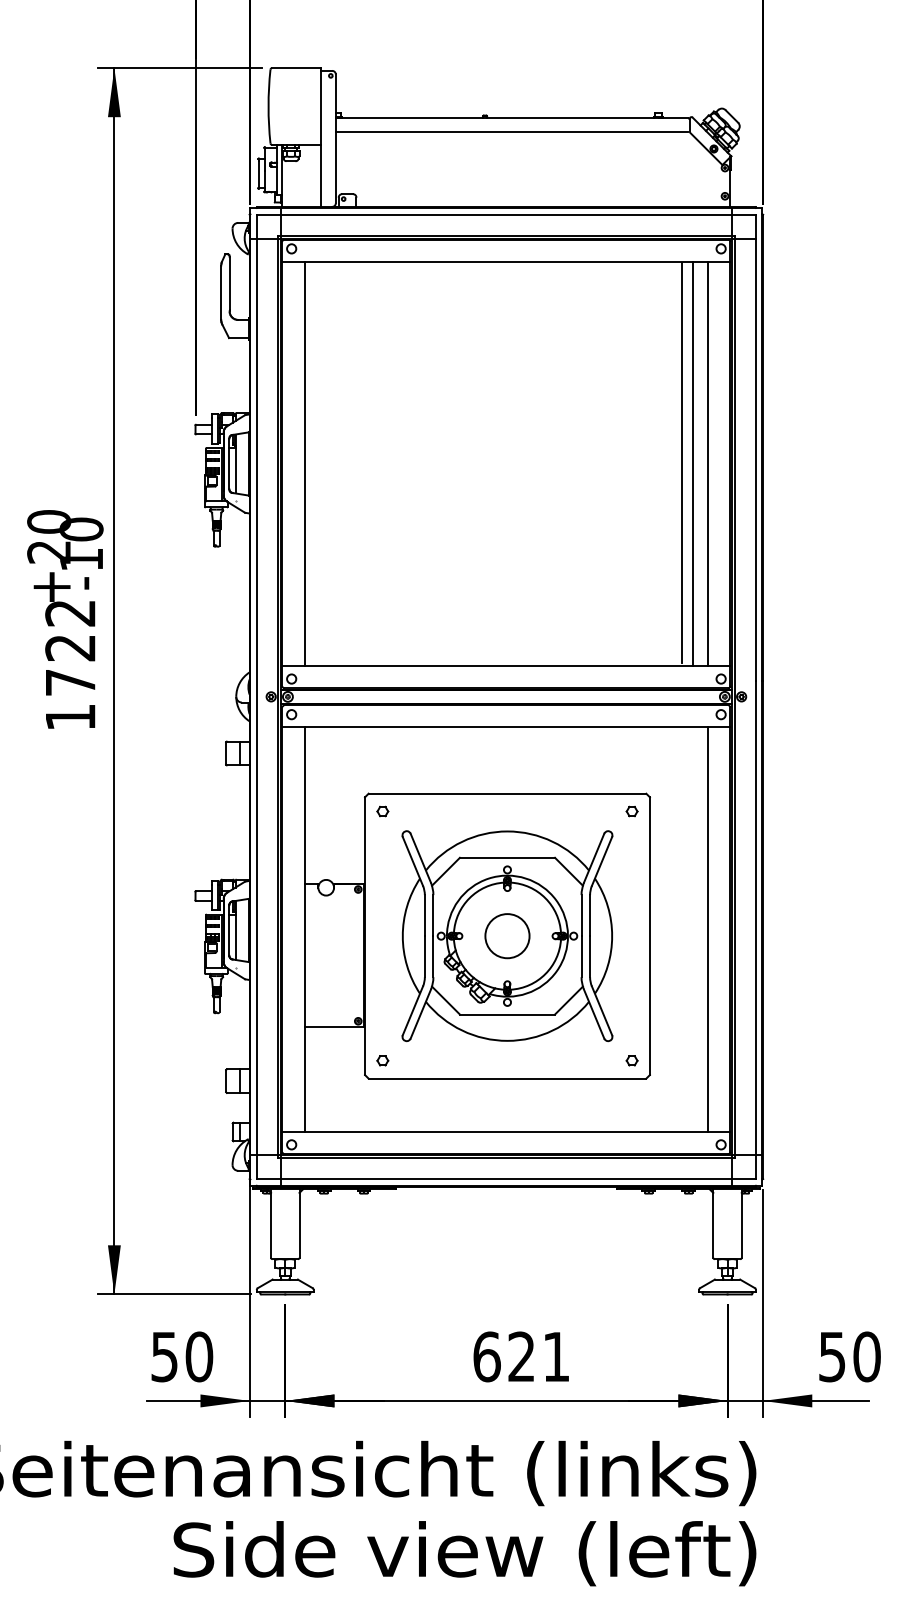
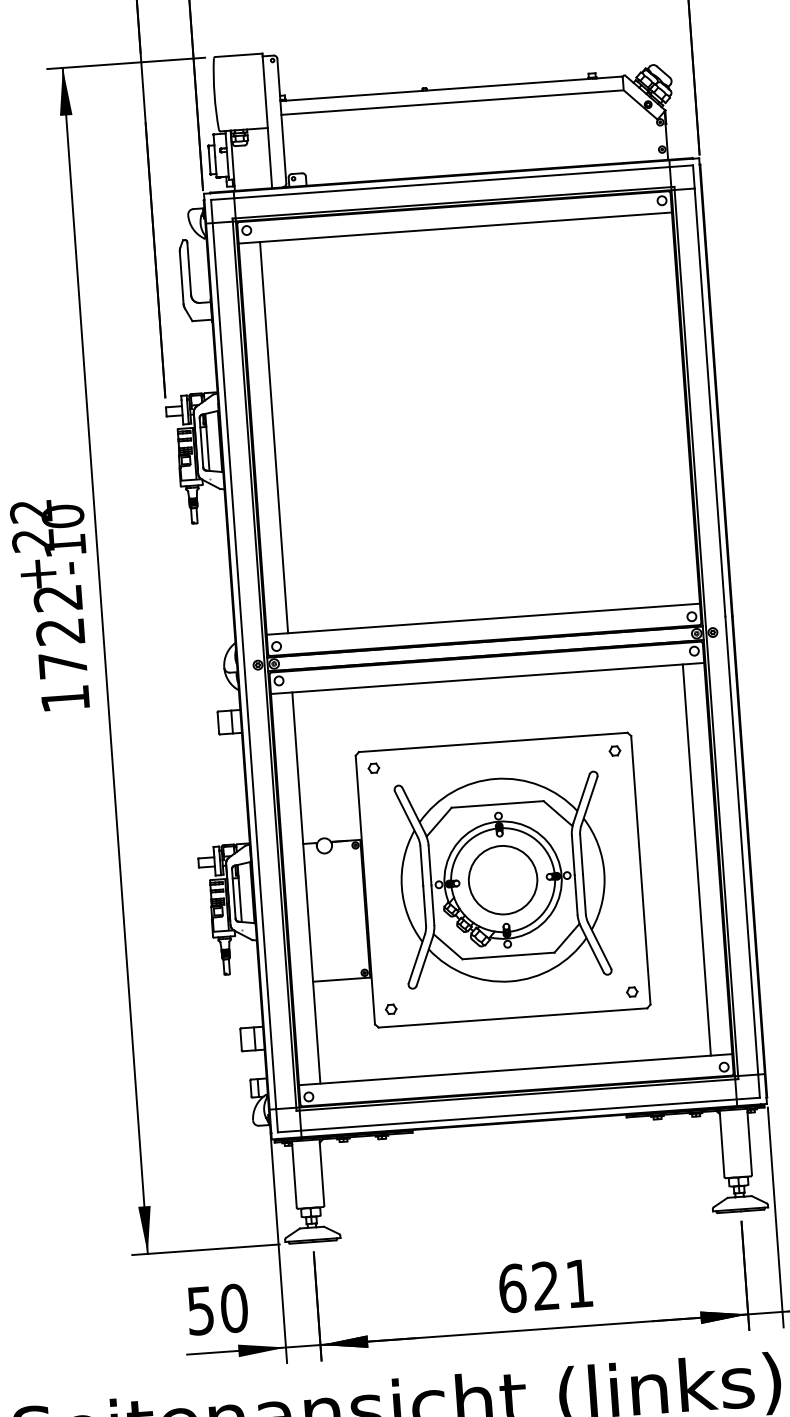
line: (682, 463) -> (639, 410), removed
line: (693, 463) -> (650, 410), removed
line: (708, 463) -> (664, 409), removed
text: (49, 521) -> (31, 510), +20 -> +22
circle: (507, 936) -> (503, 880), size x1.6

